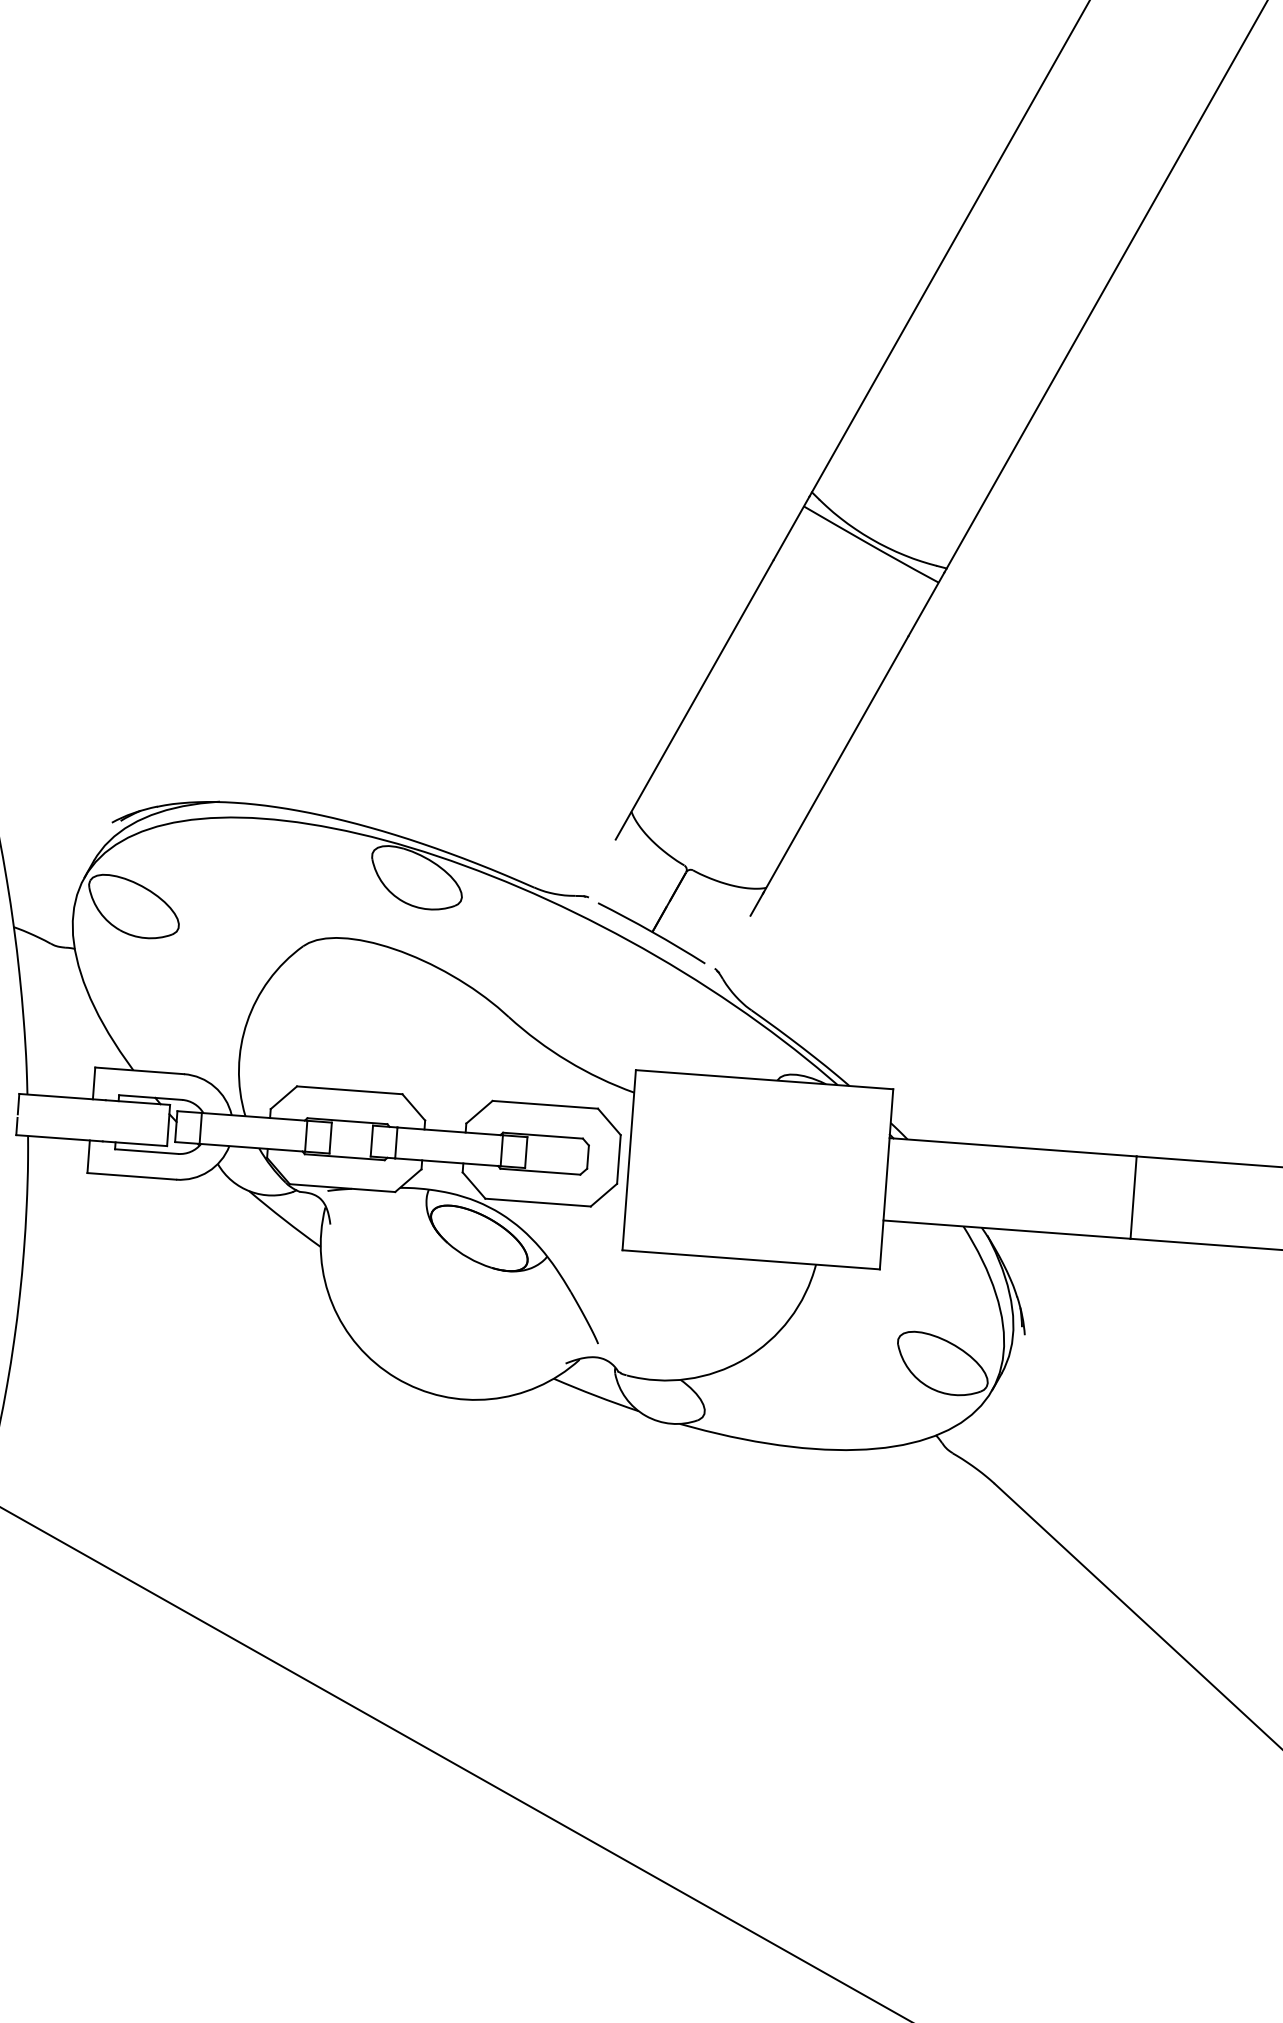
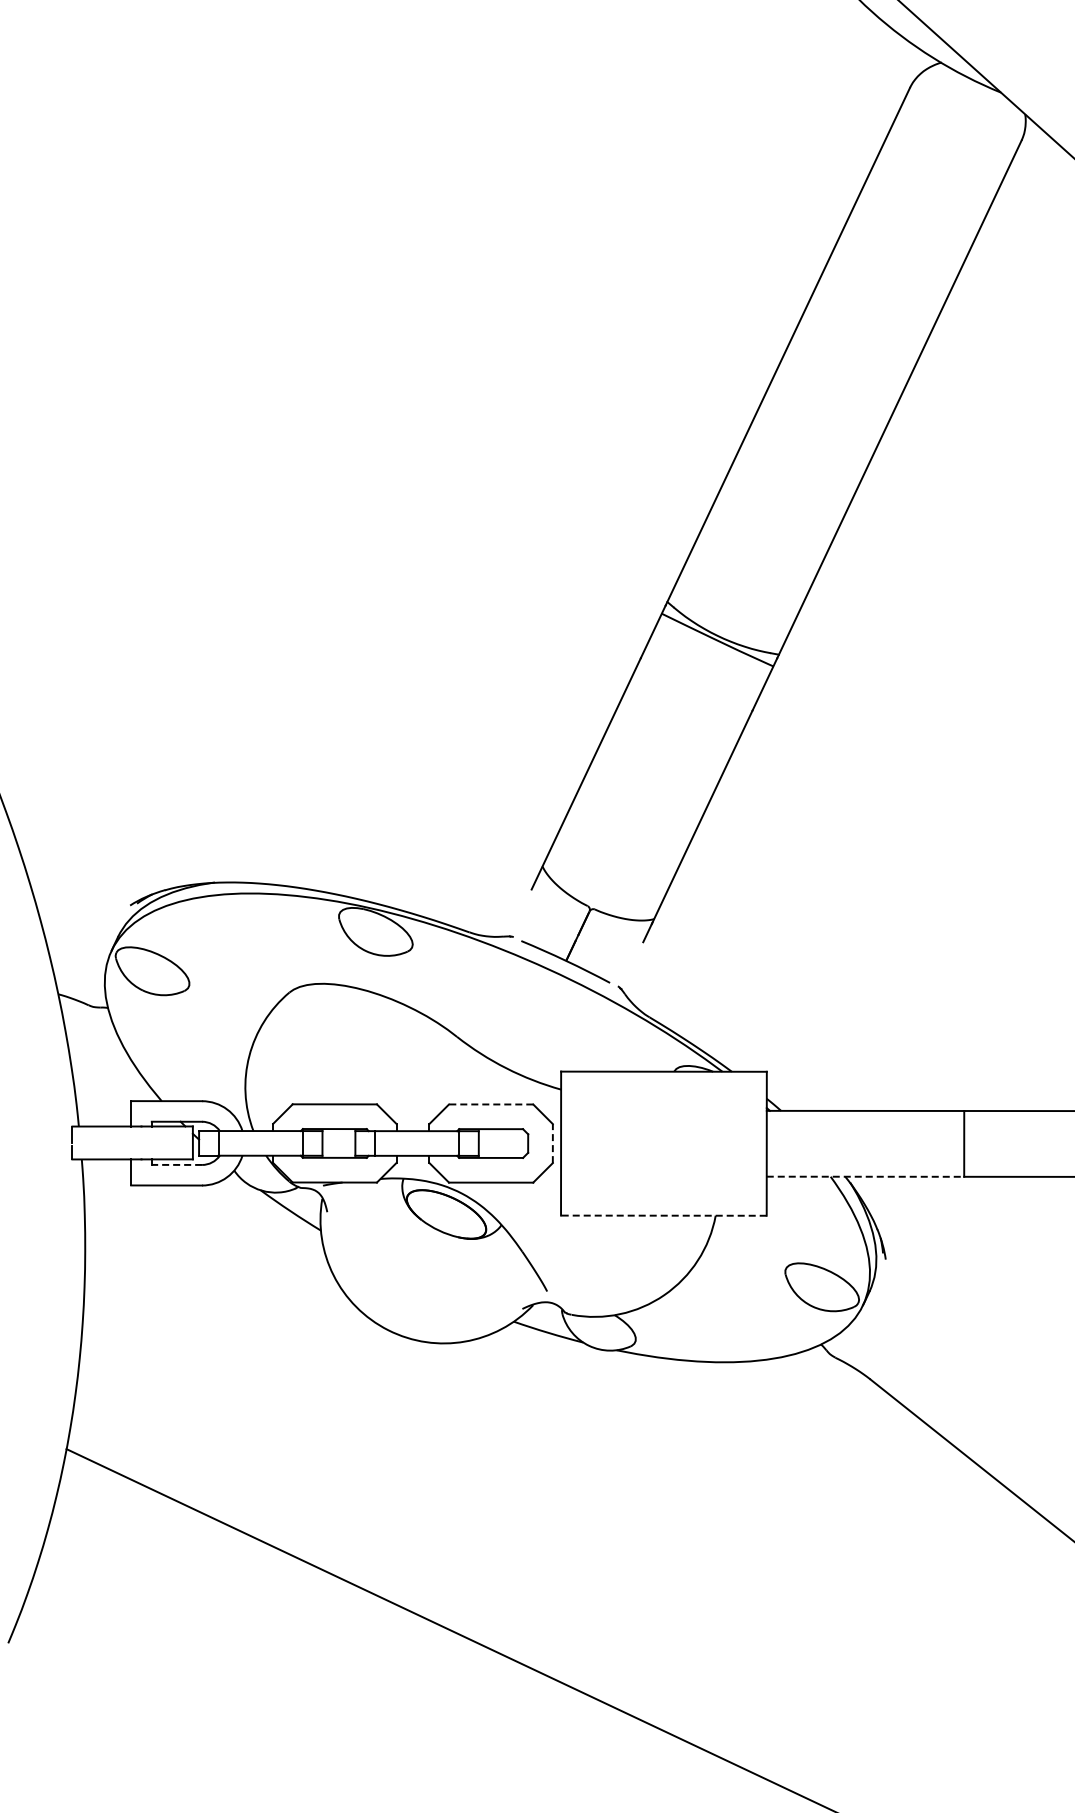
line: (544, 1104) -> (490, 1104), solid -> dashed
line: (146, 1151) -> (176, 1164), solid -> dashed
line: (618, 1159) -> (552, 1143), solid -> dashed
line: (1007, 1229) -> (865, 1176), solid -> dashed
line: (750, 1259) -> (663, 1215), solid -> dashed

